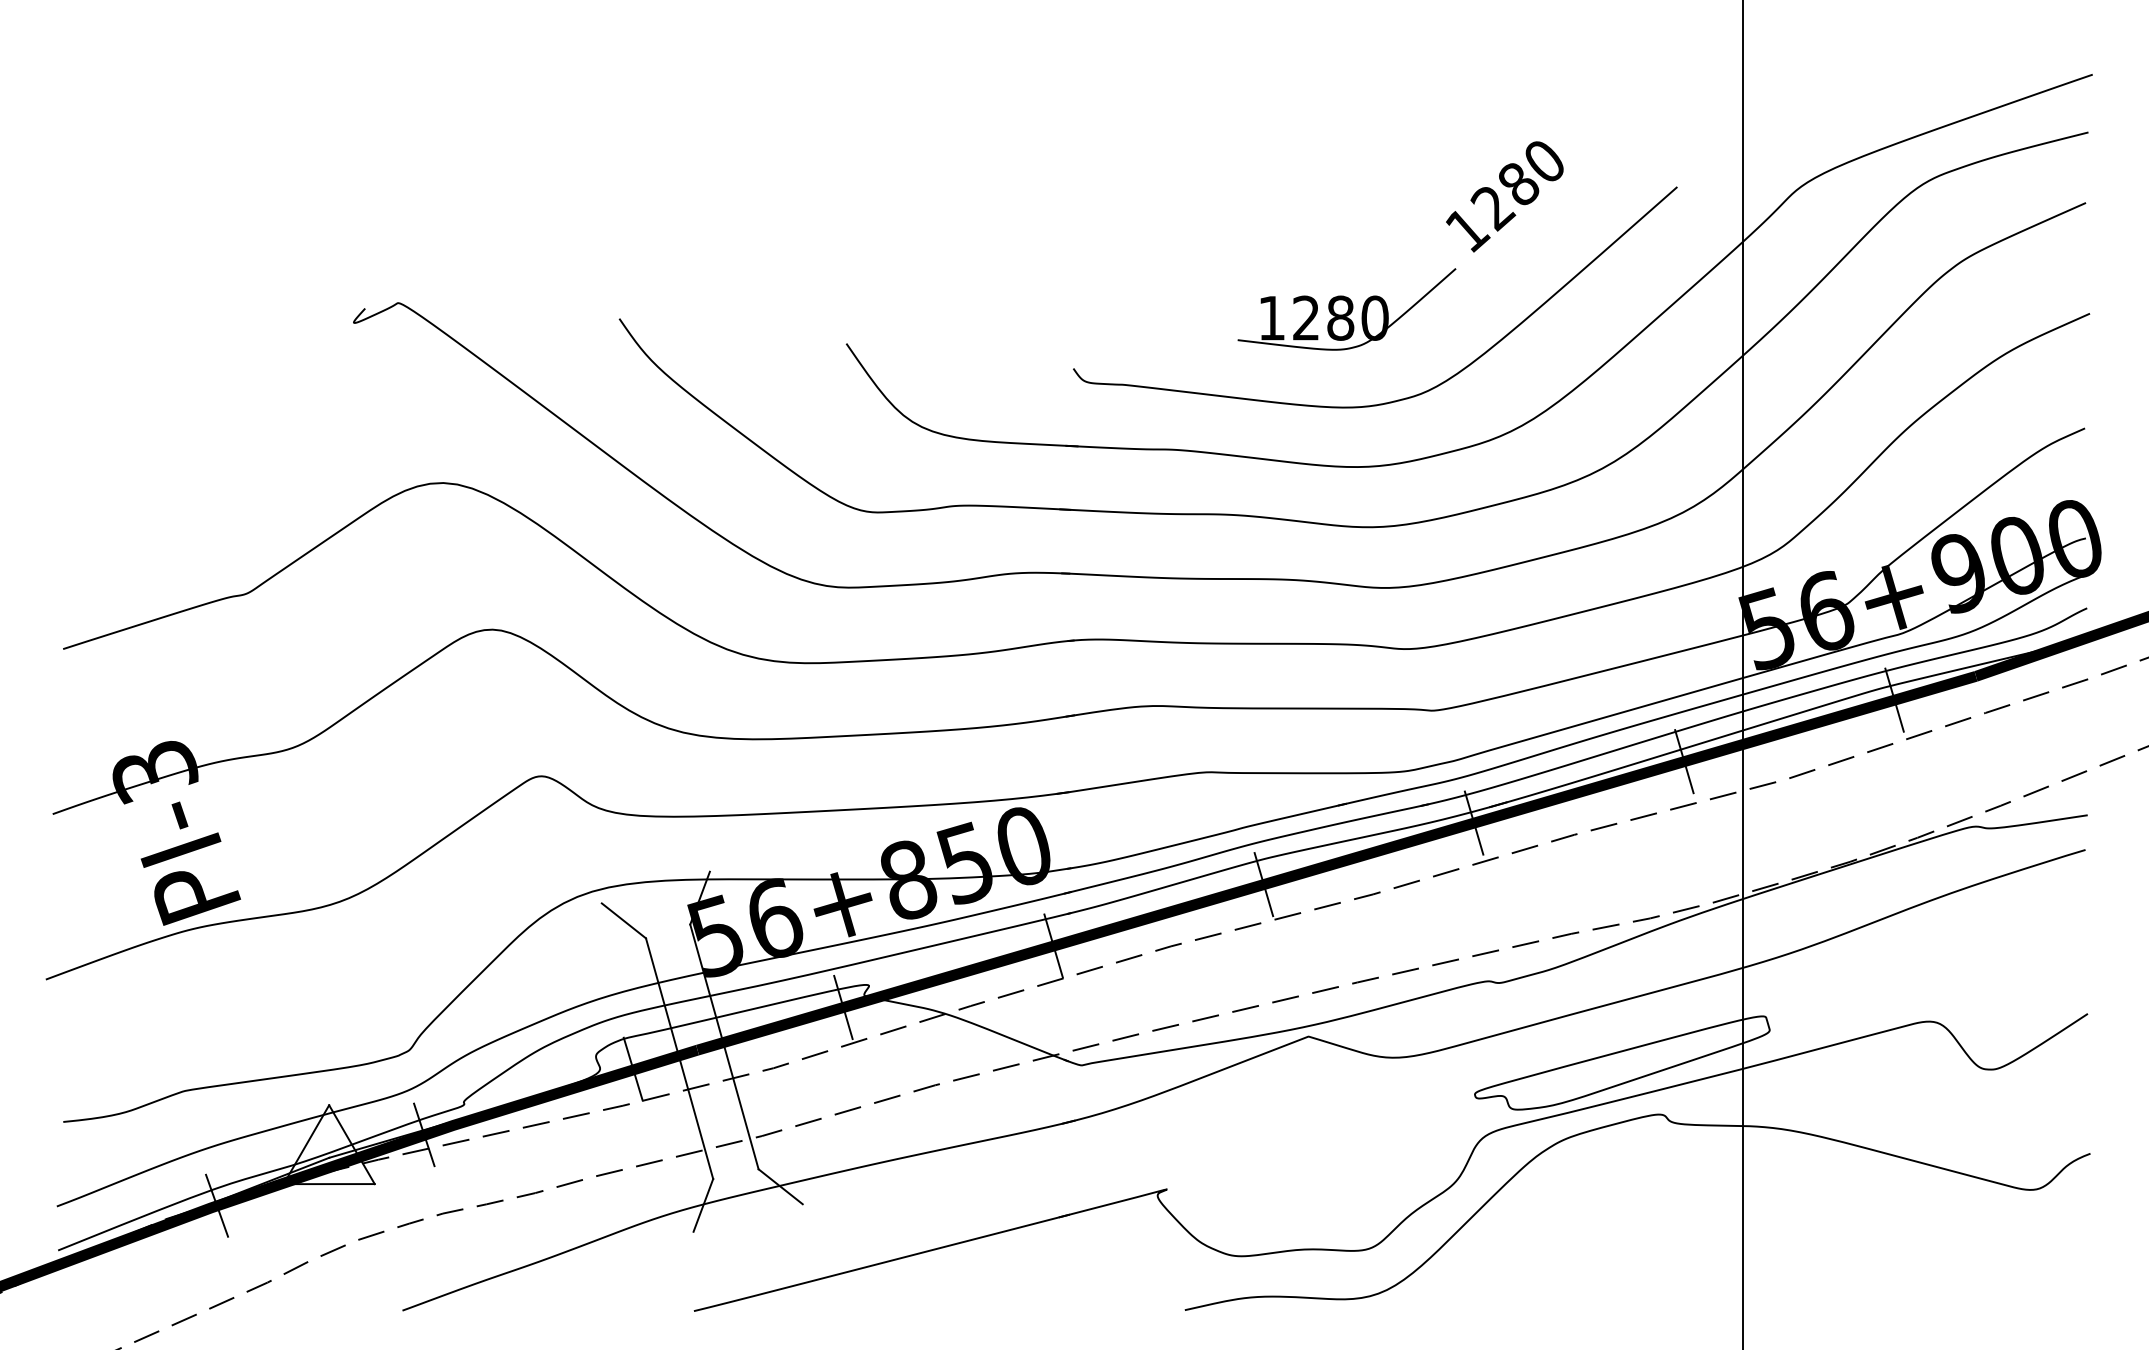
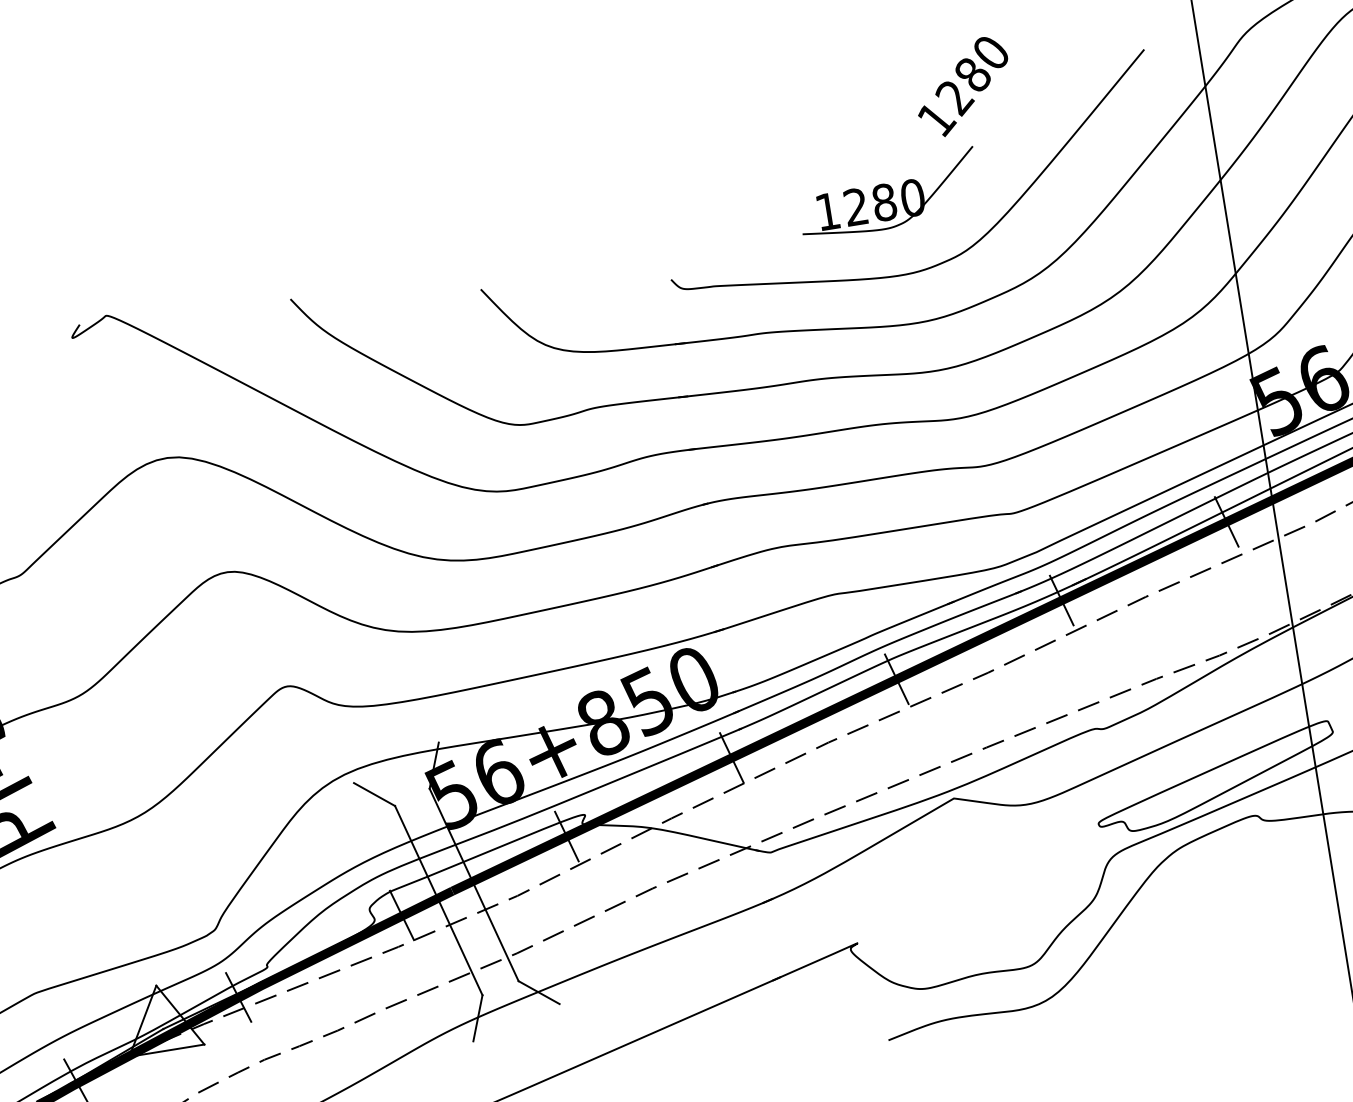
text: (1504, 196) -> (962, 86), moved

